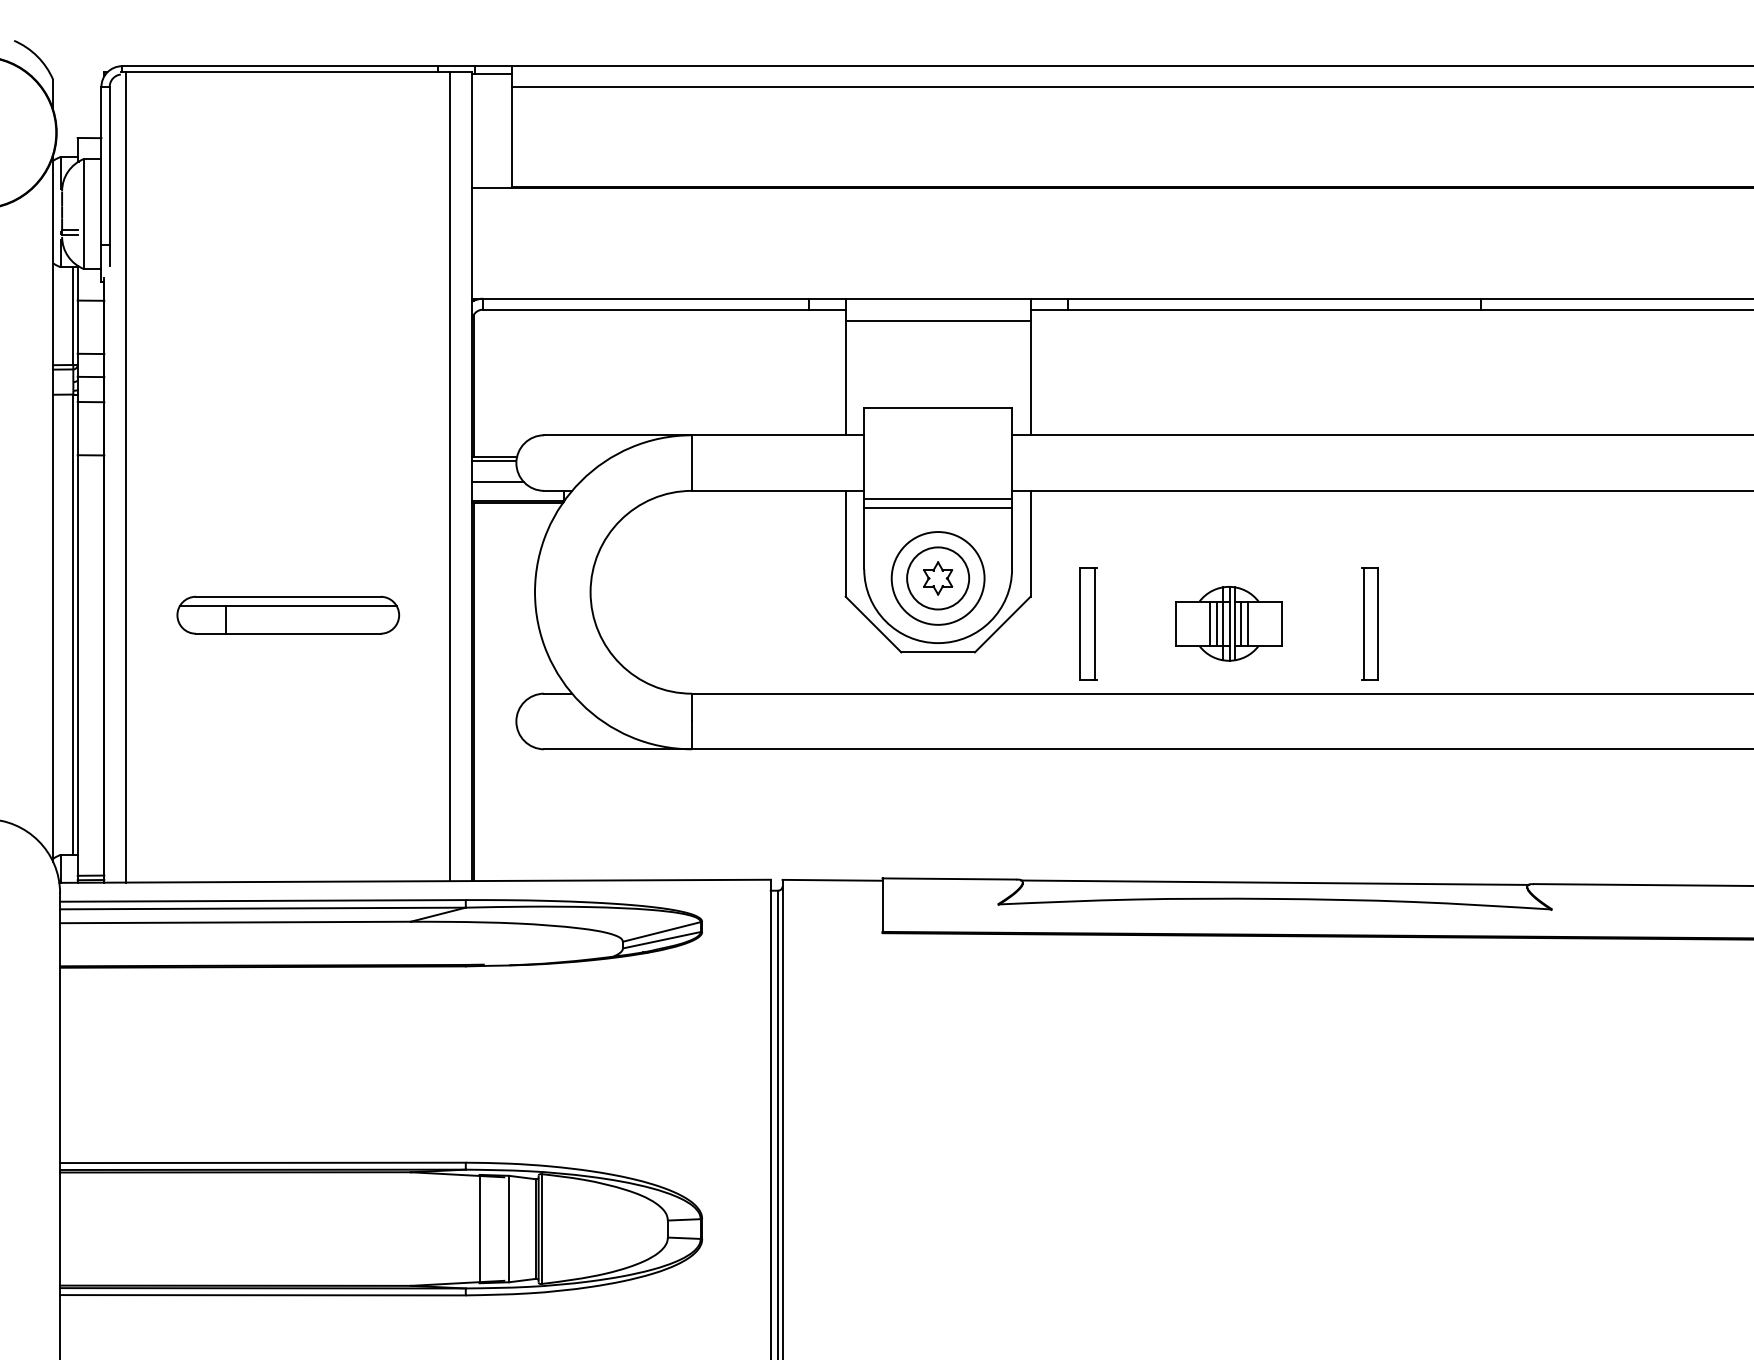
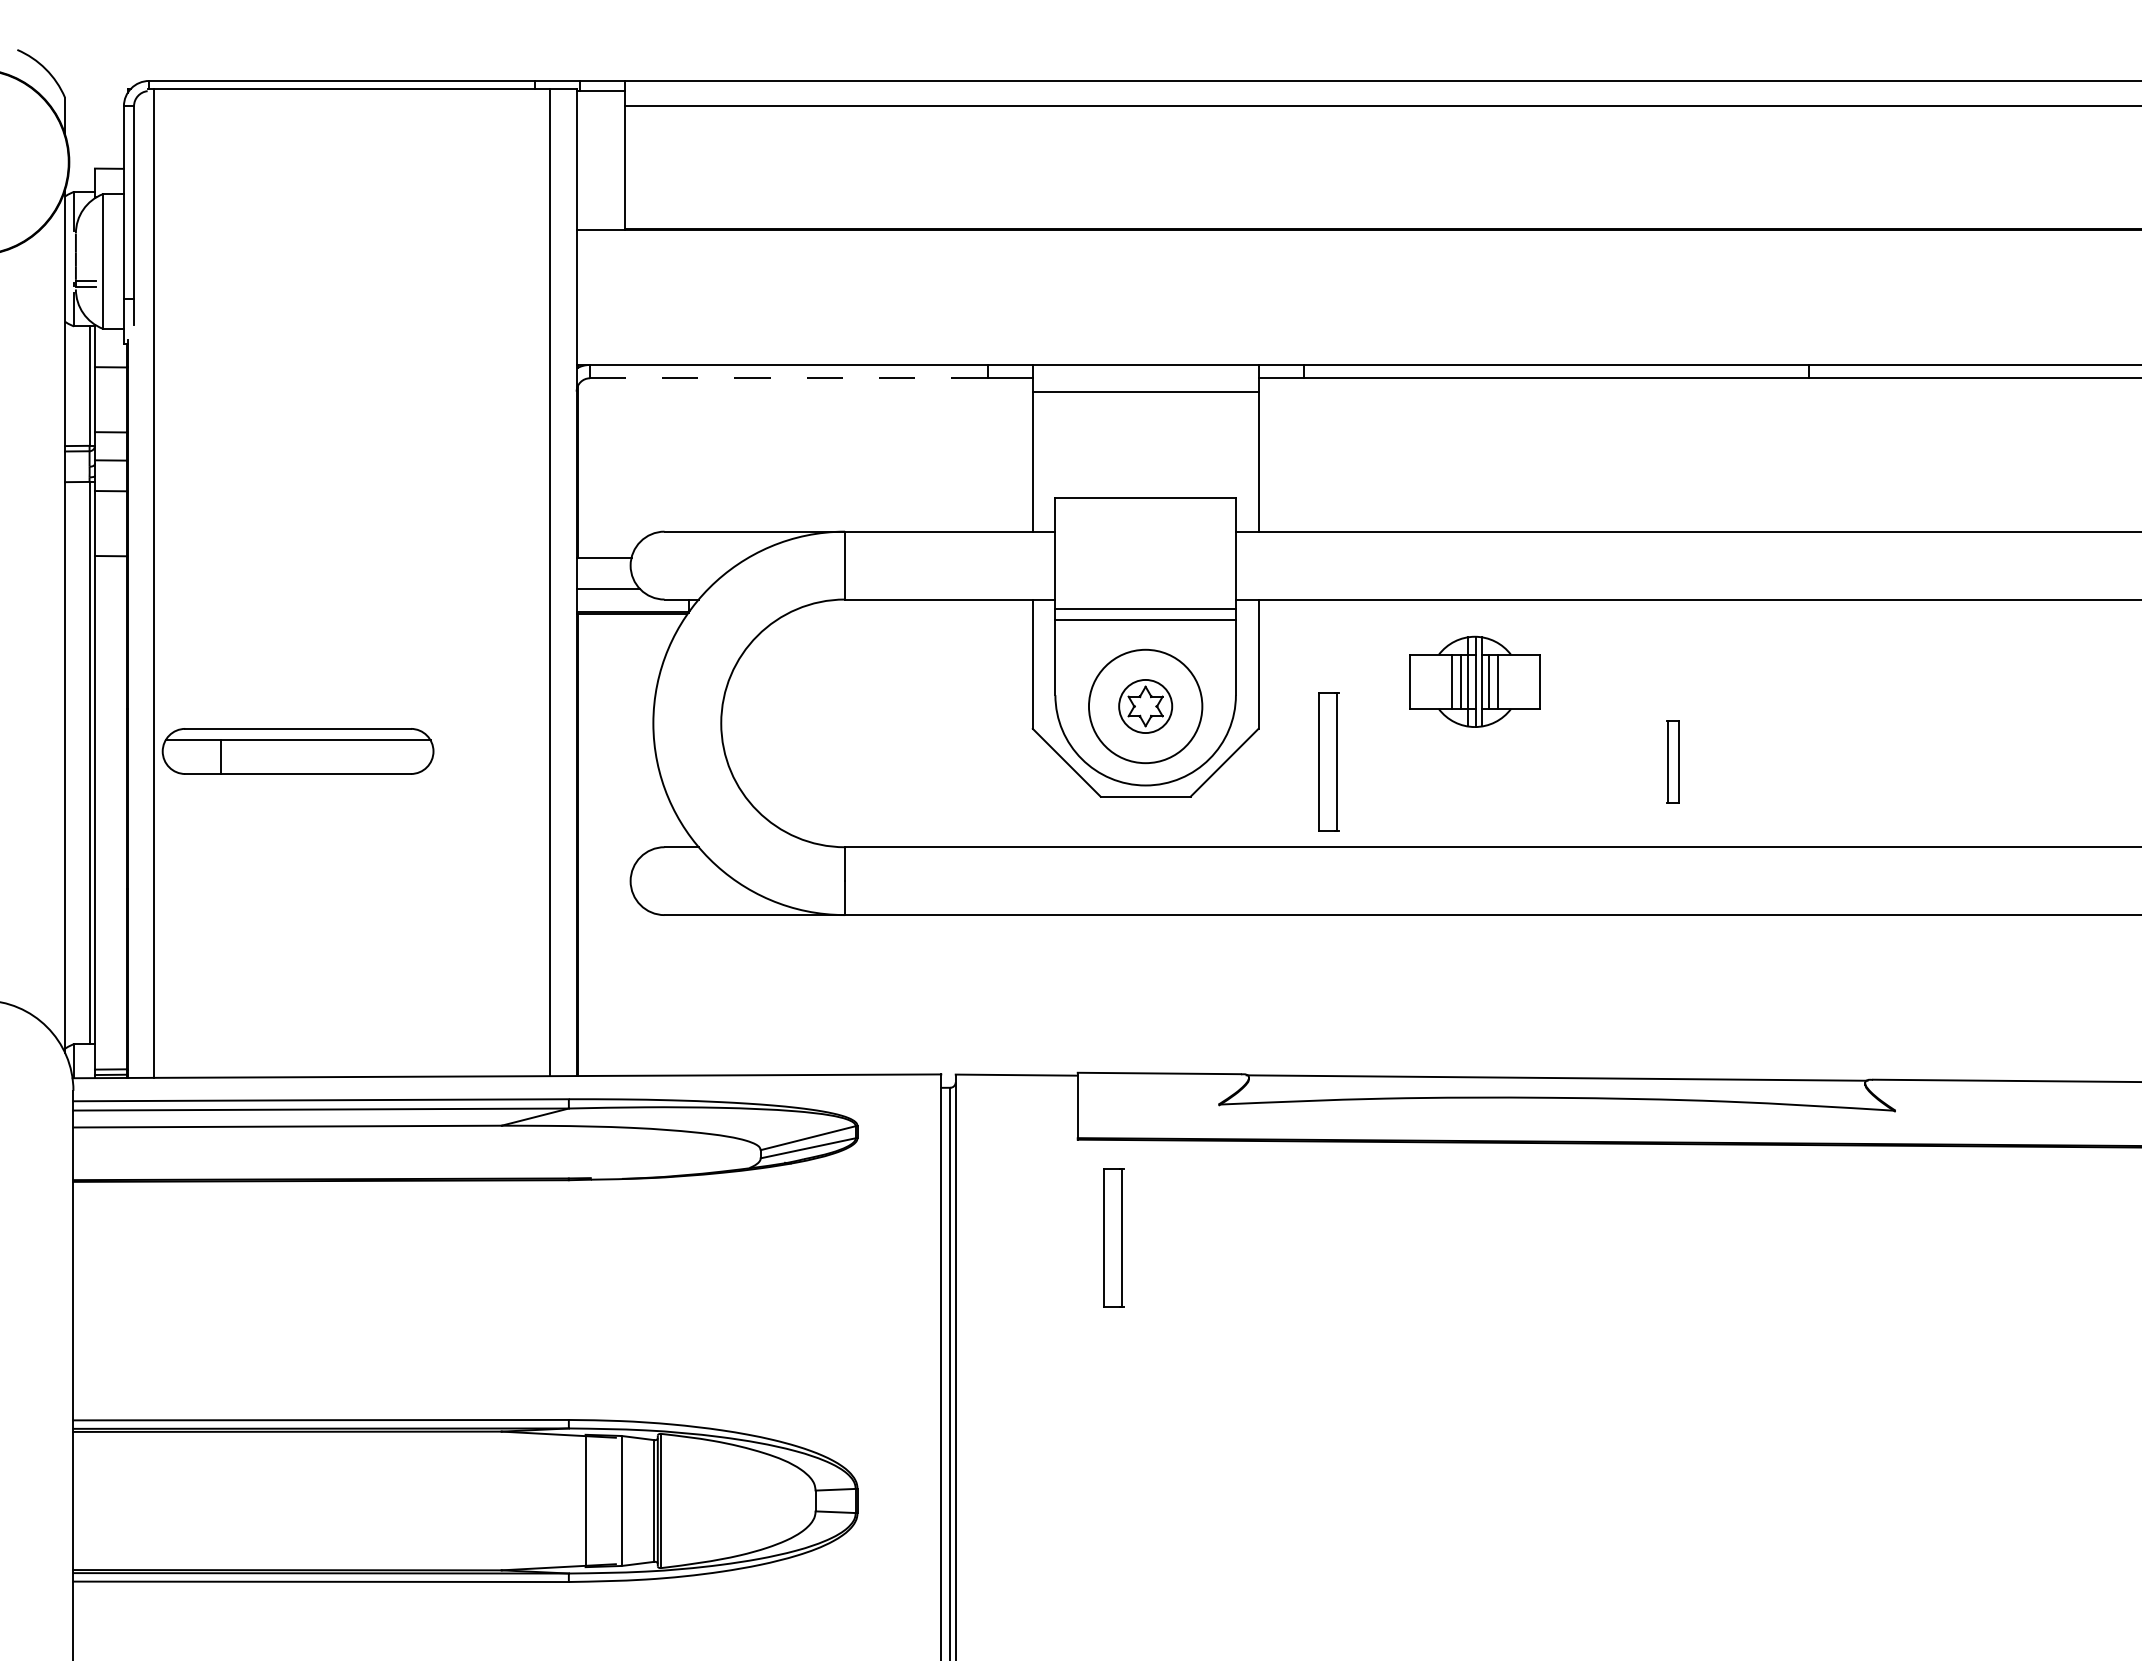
line: (645, 309) -> (788, 378), solid -> dashed
line: (494, 461) -> (603, 563), removed
circle: (938, 578) -> (1145, 706), size x0.7
part: (287, 615) -> (297, 751), moved
part: (1228, 623) -> (1474, 681), moved
part: (1369, 623) -> (1672, 761), size x0.6
part: (911, 1013) -> (1113, 1237), added

